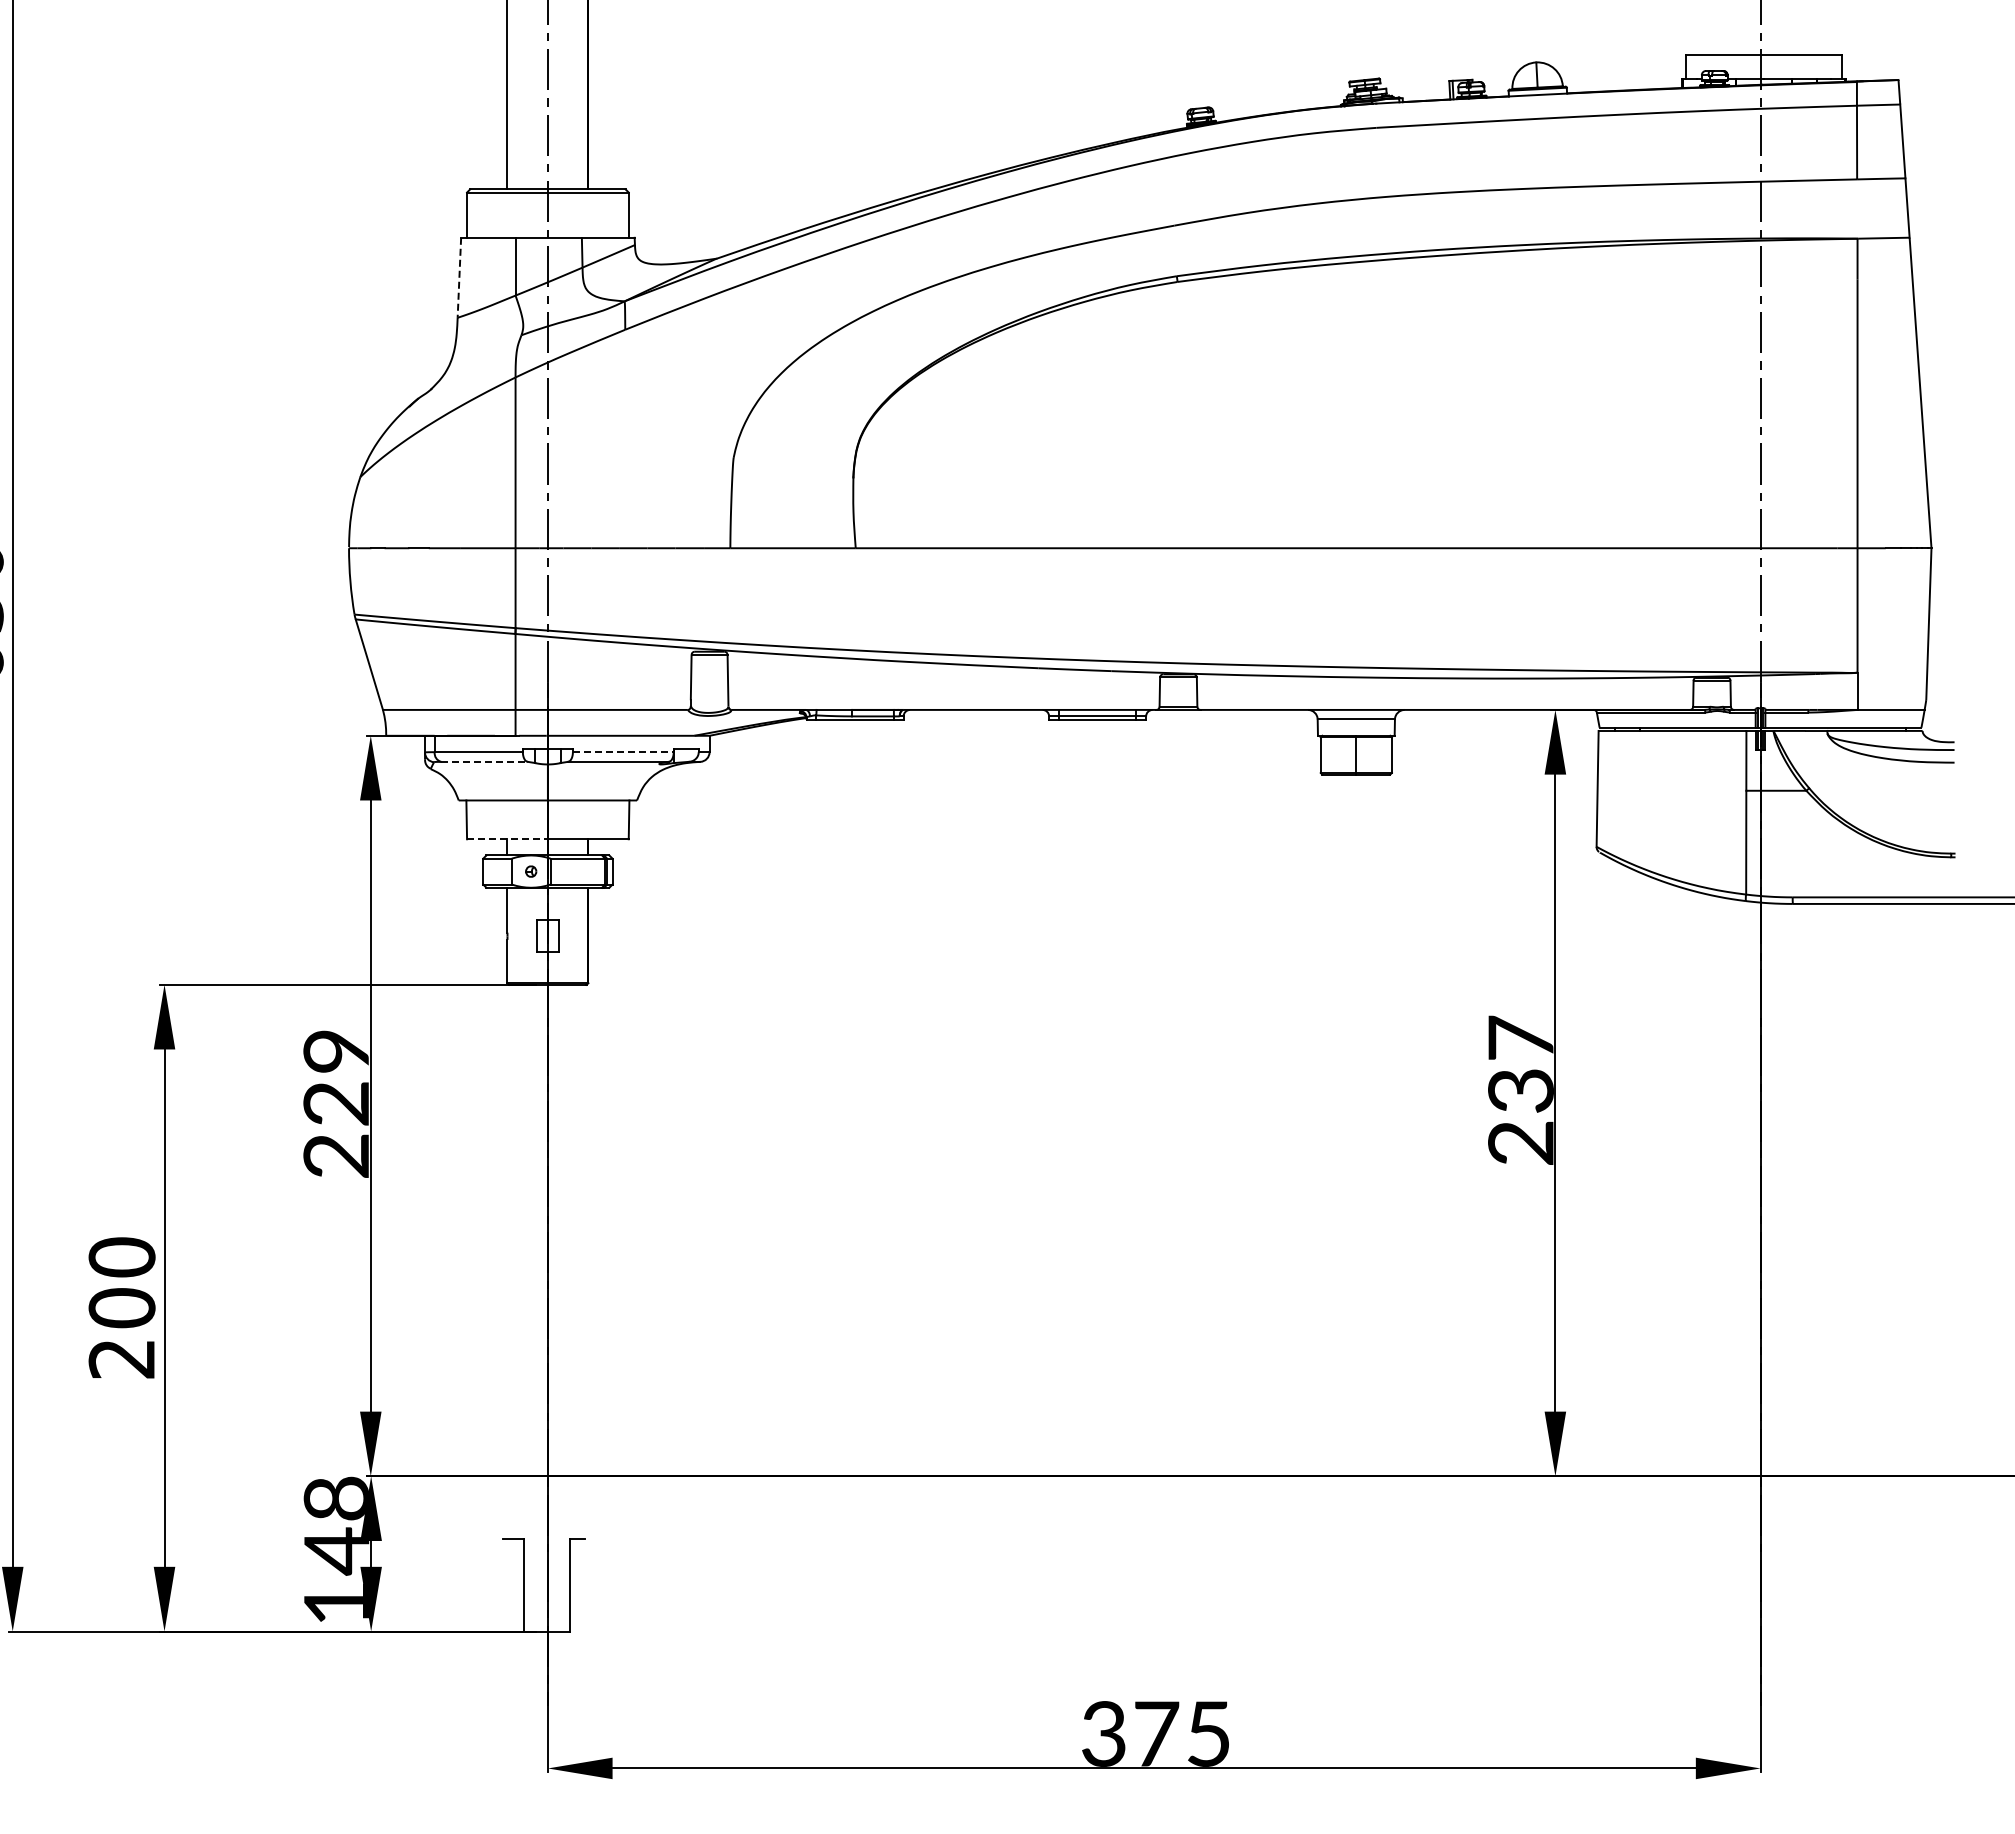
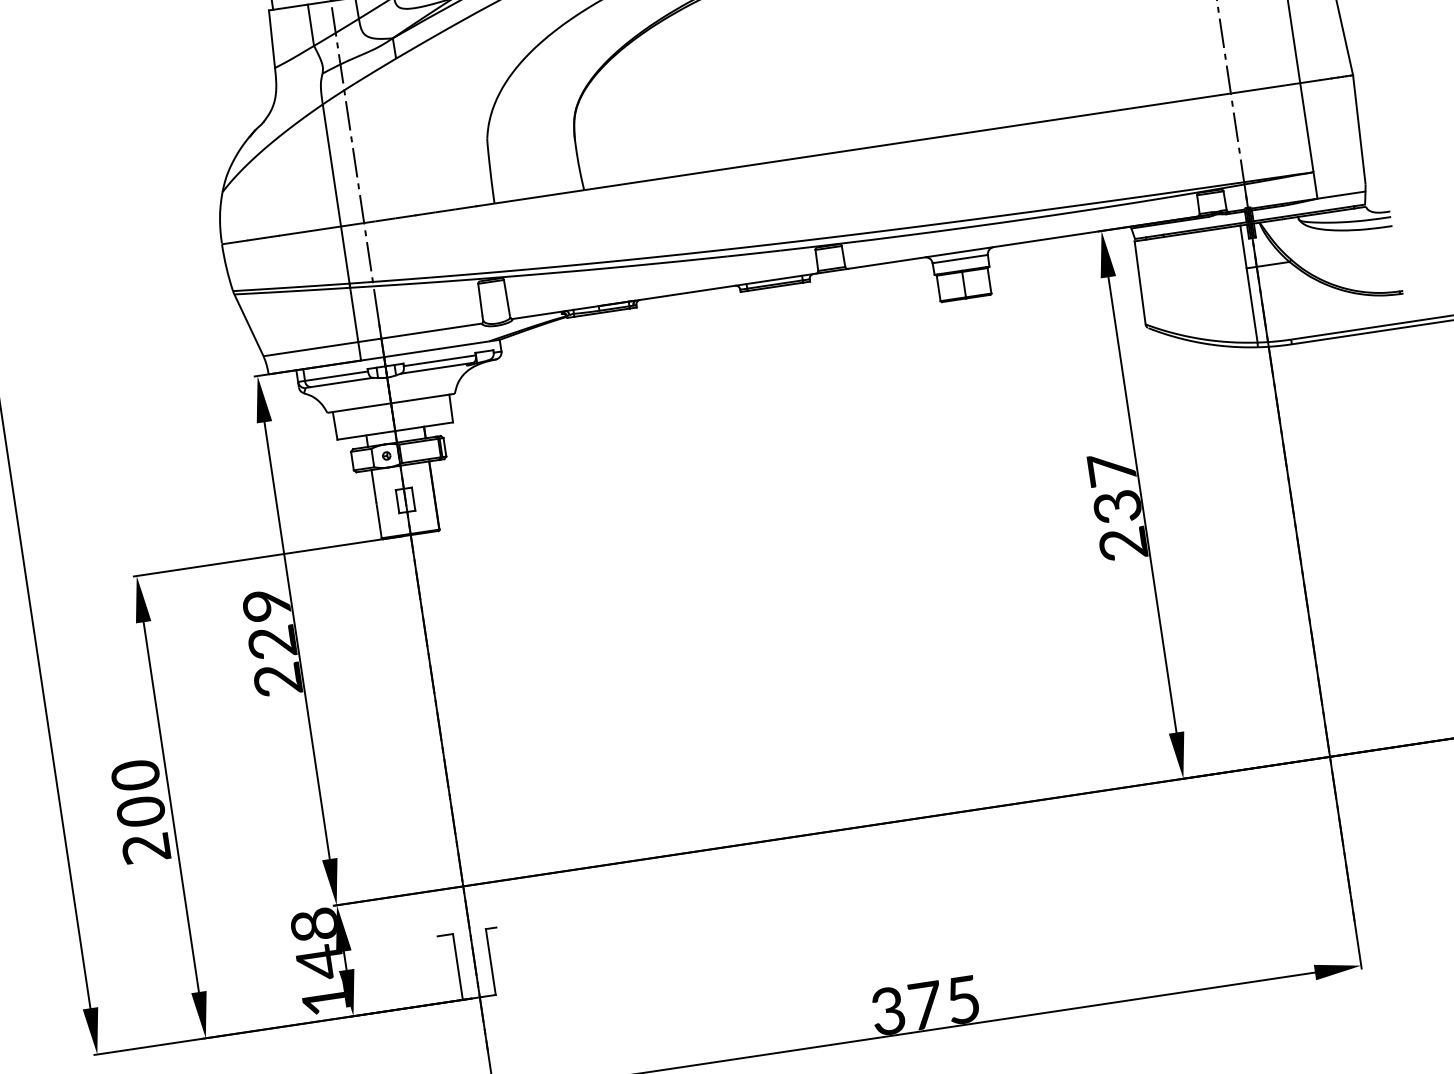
line: (459, 278) -> (272, 39), dashed -> solid
line: (623, 752) -> (440, 360), dashed -> solid
line: (485, 761) -> (342, 382), dashed -> solid
line: (507, 839) -> (366, 435), dashed -> solid

